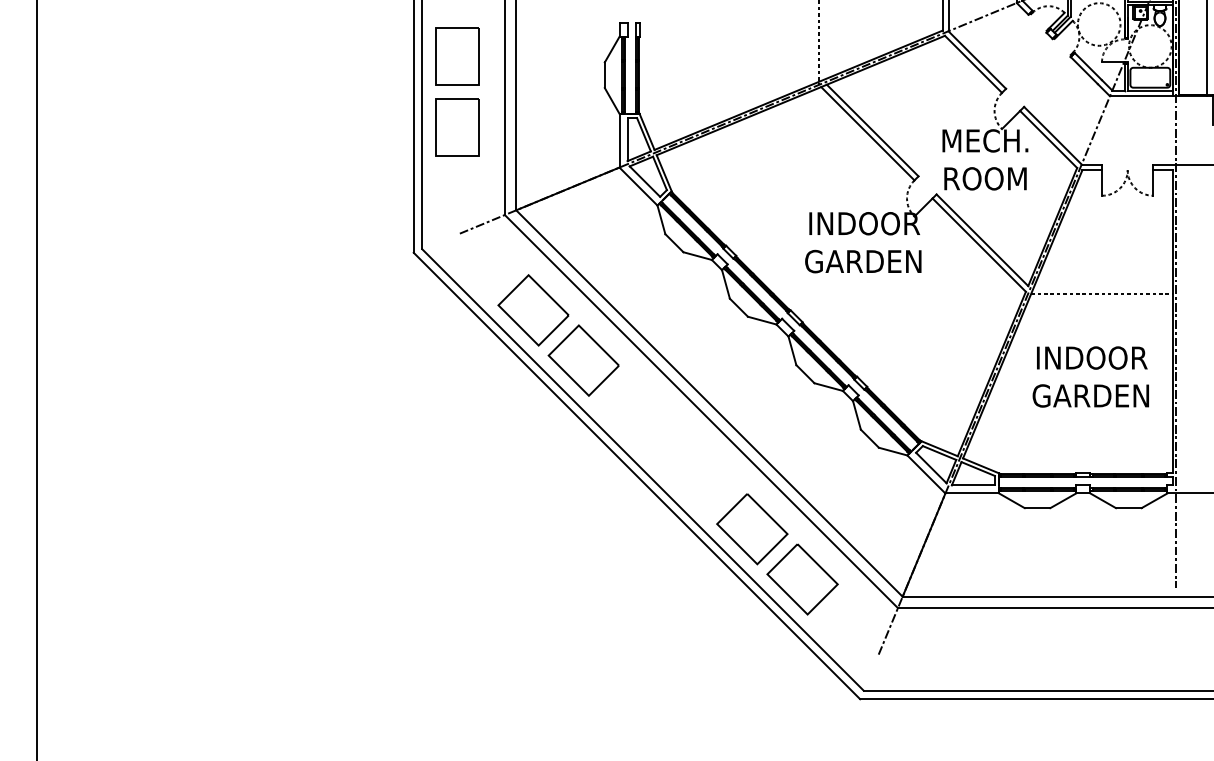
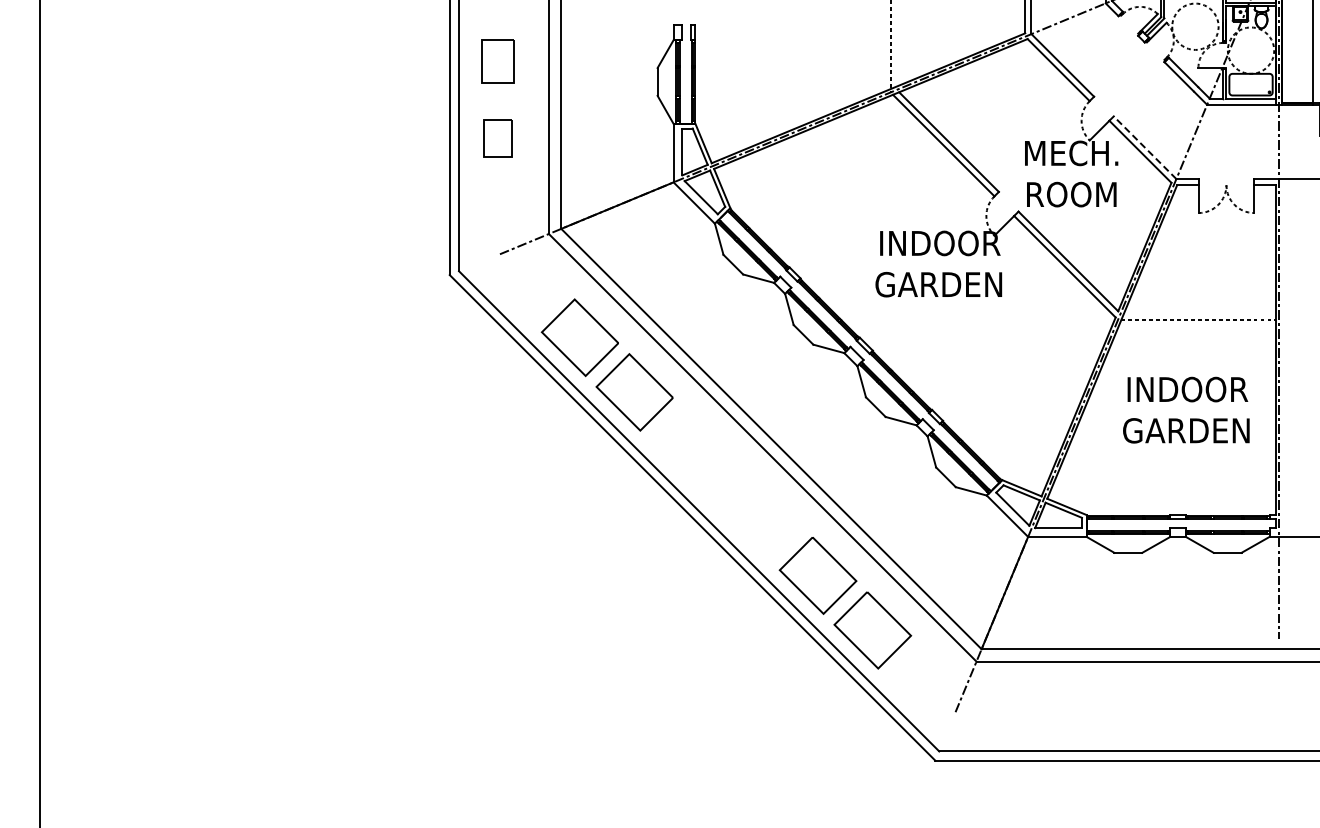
part: (457, 55) -> (497, 60), size x0.7
part: (457, 127) -> (497, 138), size x0.6
line: (1052, 135) -> (1144, 147), solid -> dashed

